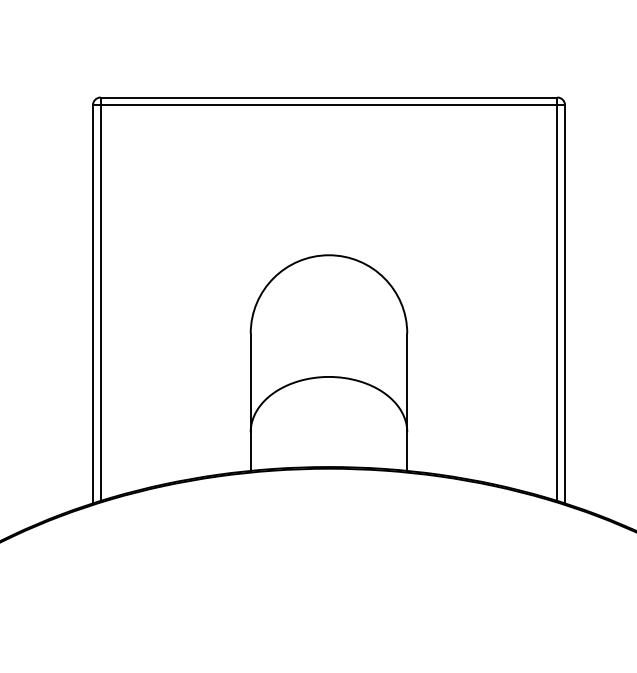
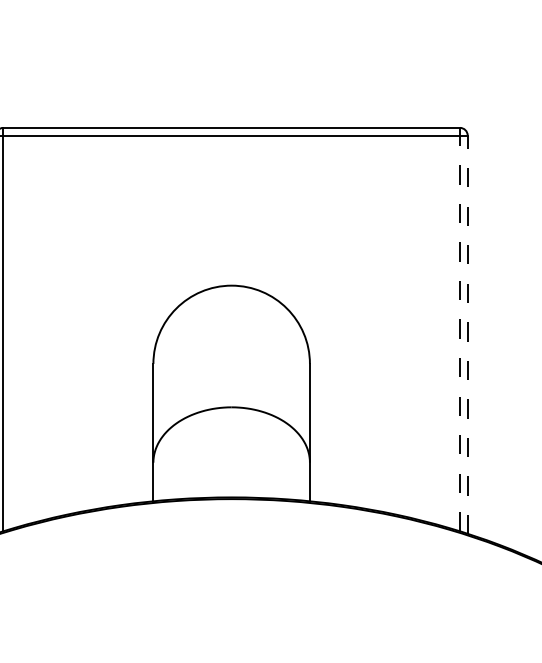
line: (557, 299) -> (460, 329), solid -> dashed
line: (565, 304) -> (468, 334), solid -> dashed

